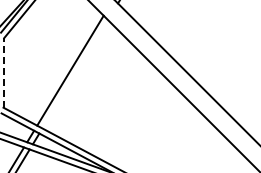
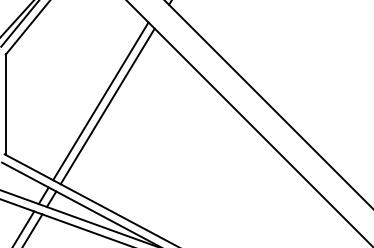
line: (4, 72) -> (6, 103), dashed -> solid
line: (75, 74) -> (108, 106), added

